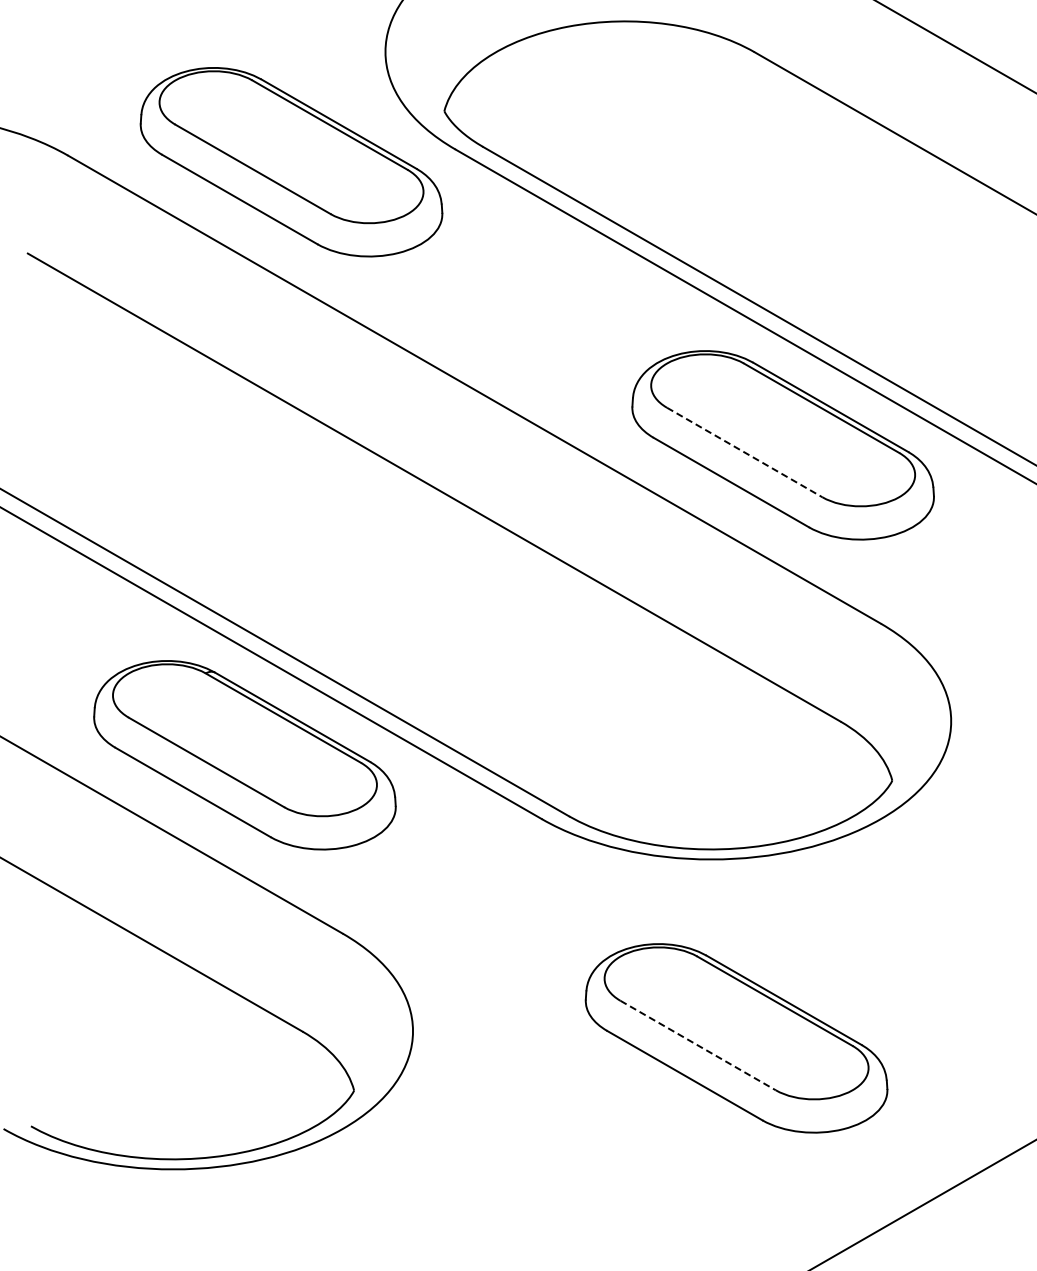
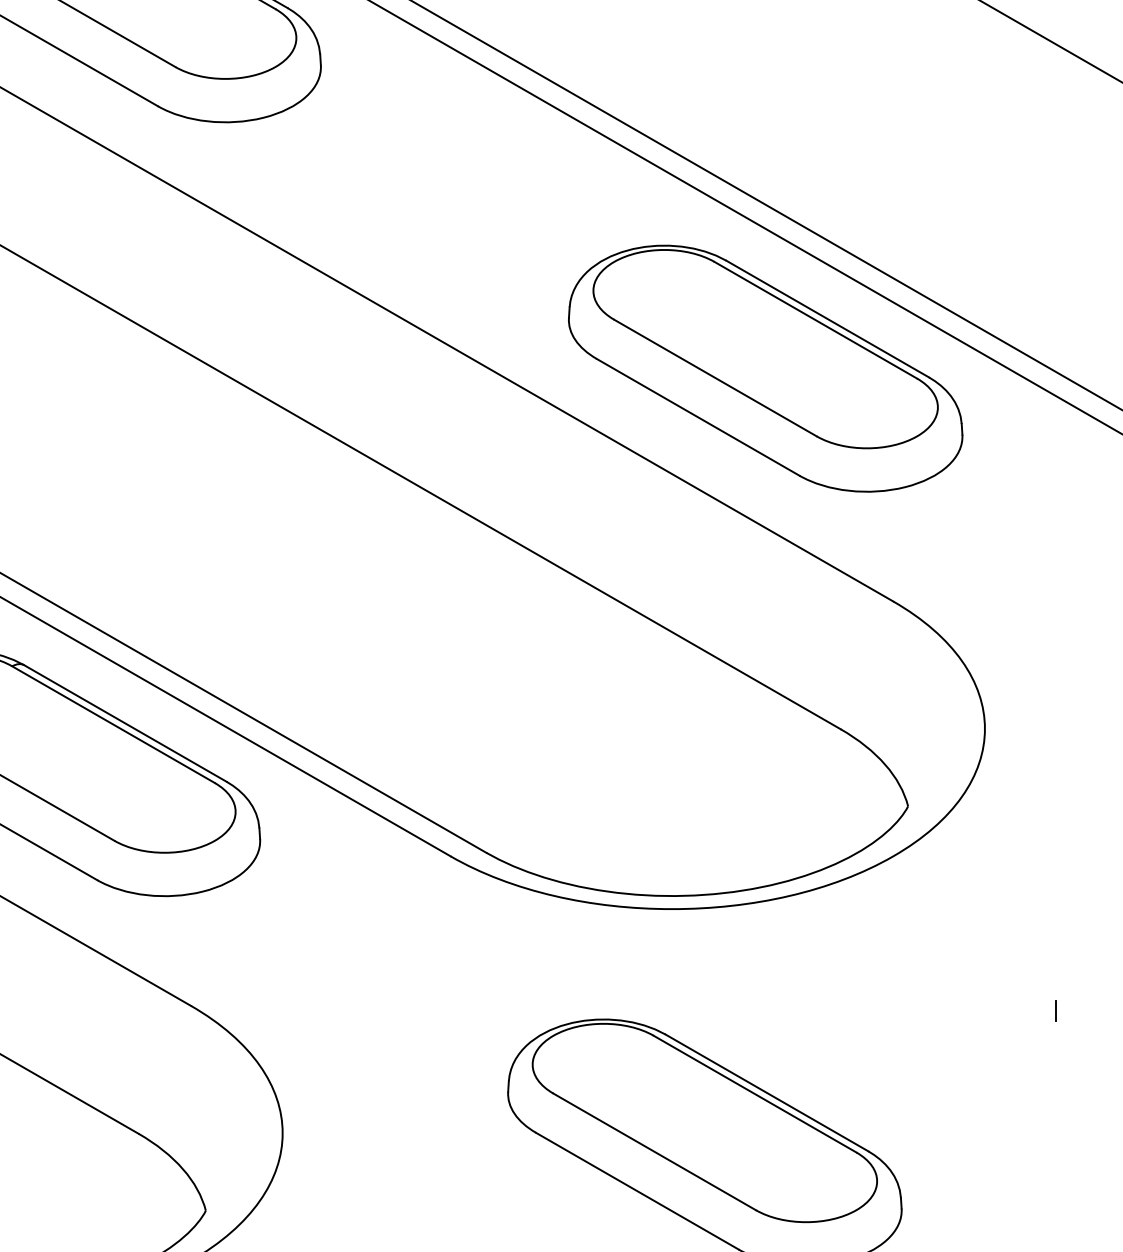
line: (744, 452) -> (715, 378), dashed -> solid
line: (1005, 937) -> (1055, 1010), added
line: (698, 1045) -> (655, 1151), dashed -> solid

